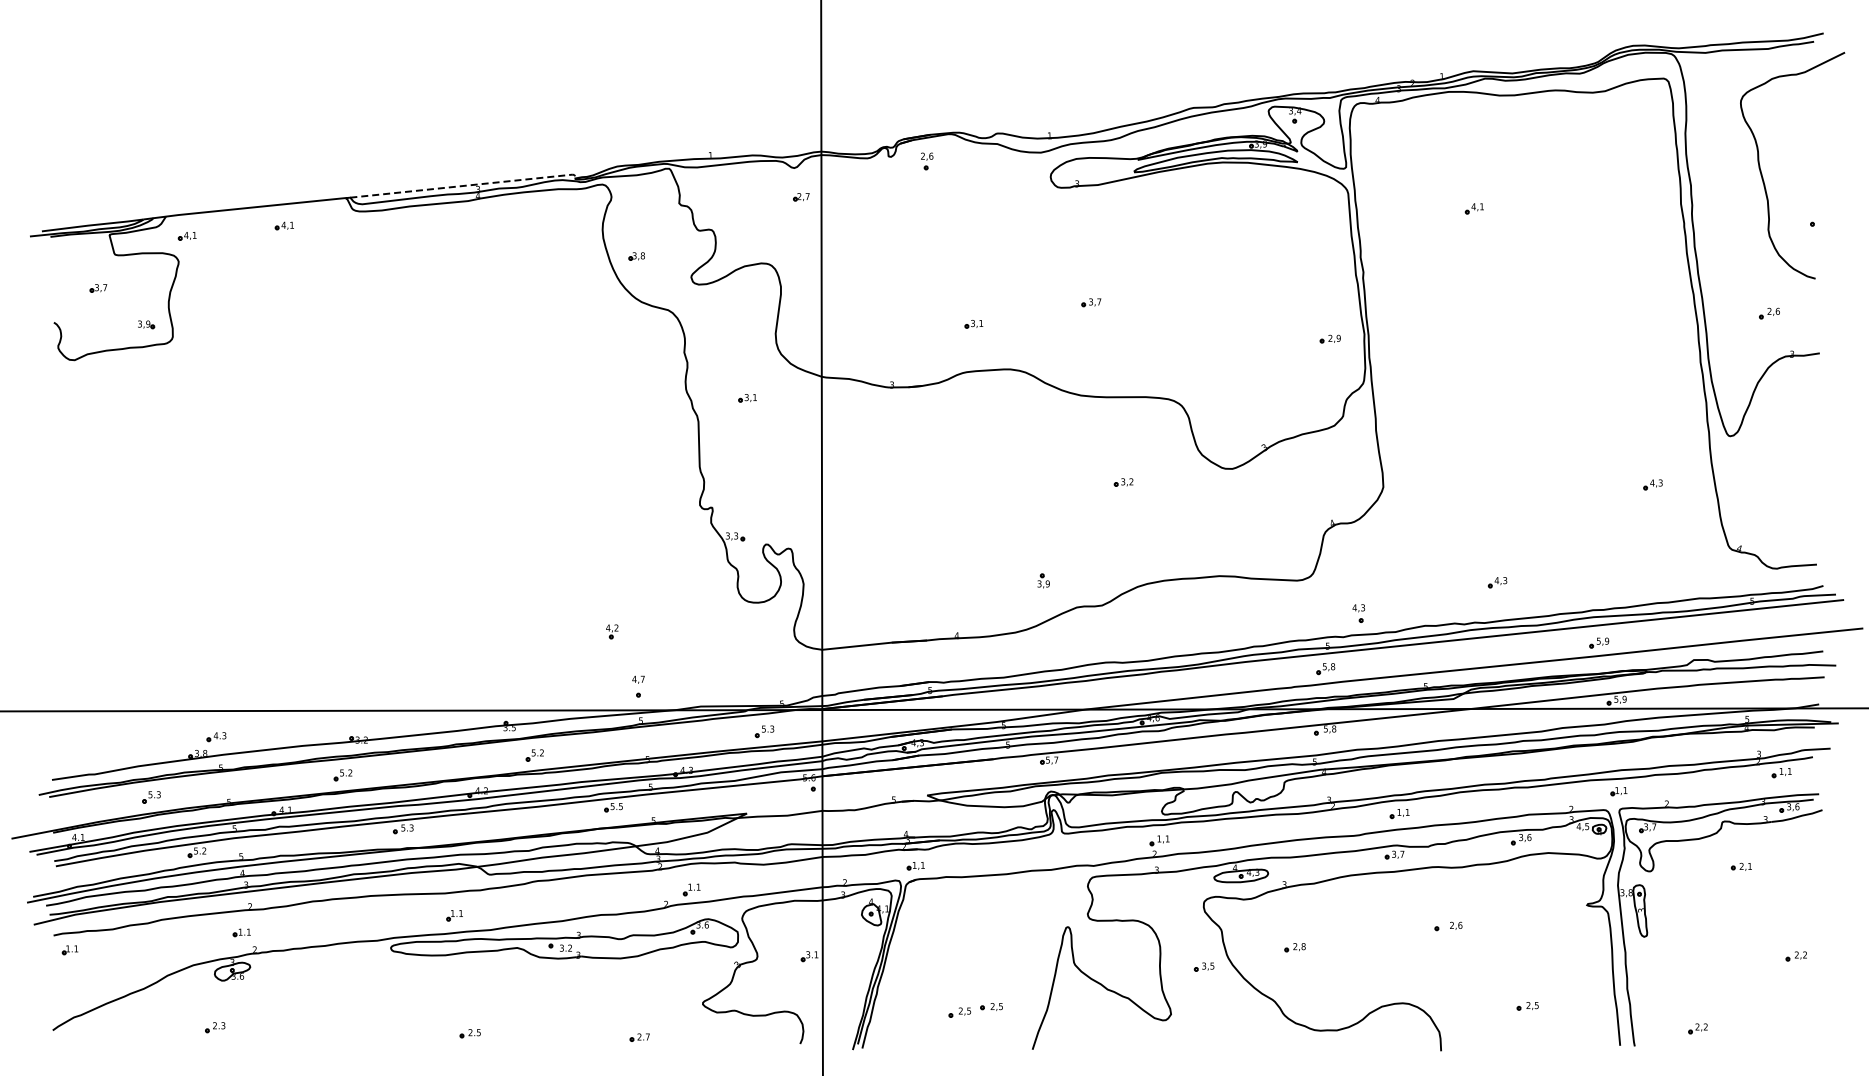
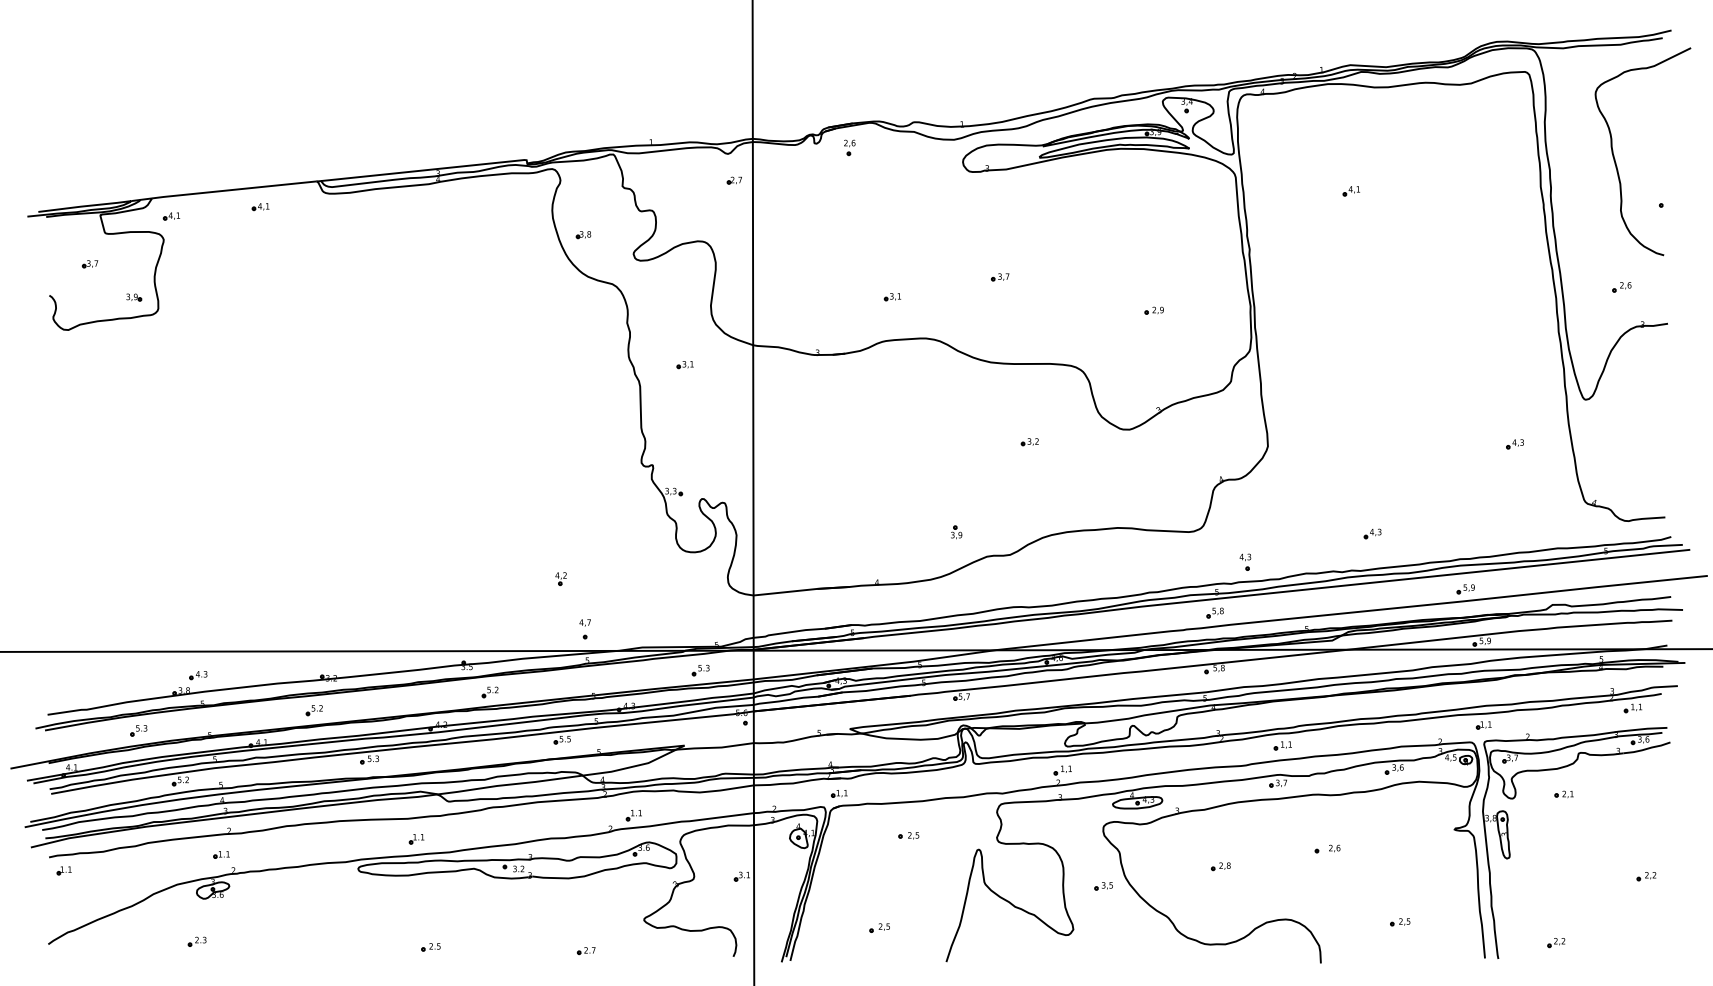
line: (465, 185) -> (426, 169), dashed -> solid
part: (1329, 338) -> (1153, 310), moved
part: (1740, 866) -> (1563, 794), moved
part: (1294, 947) -> (1220, 866), moved
part: (991, 1006) -> (908, 835), moved

